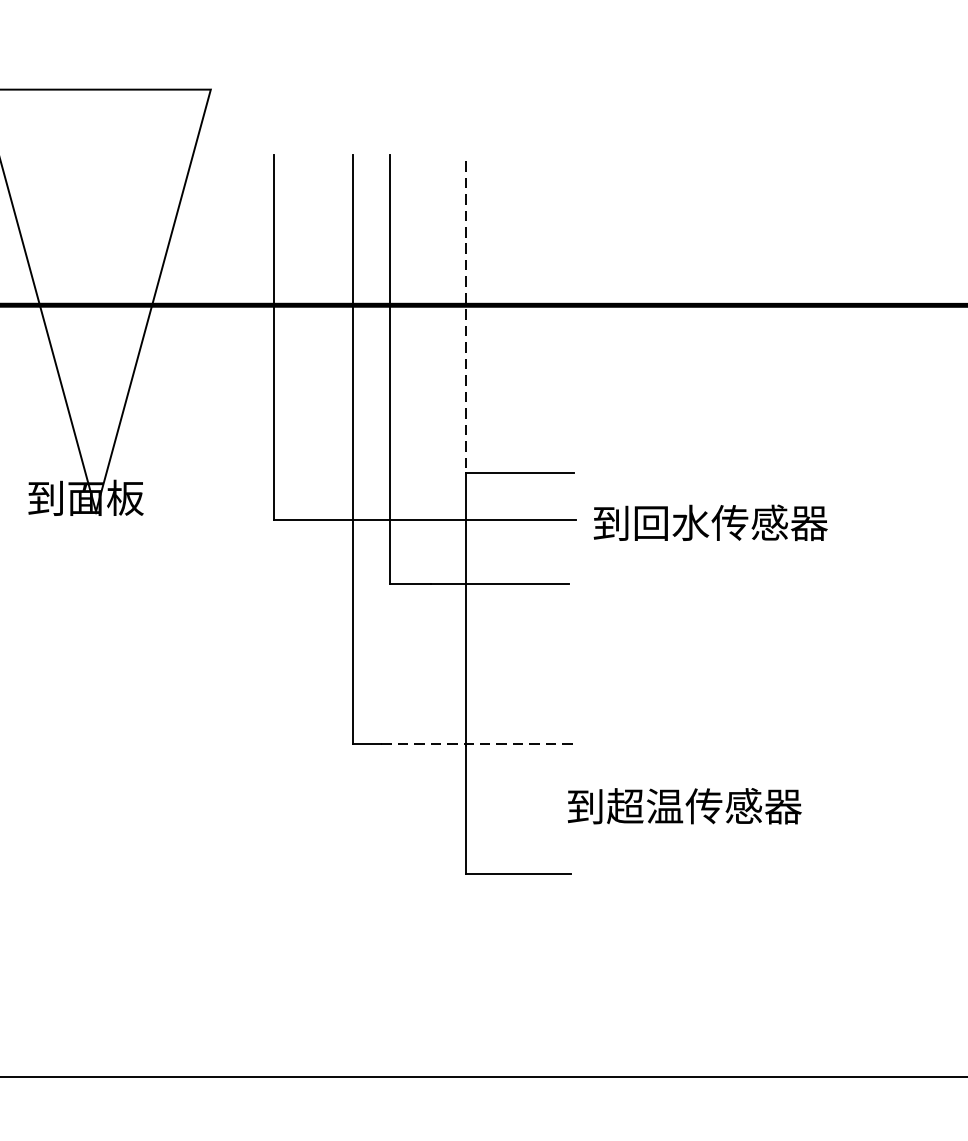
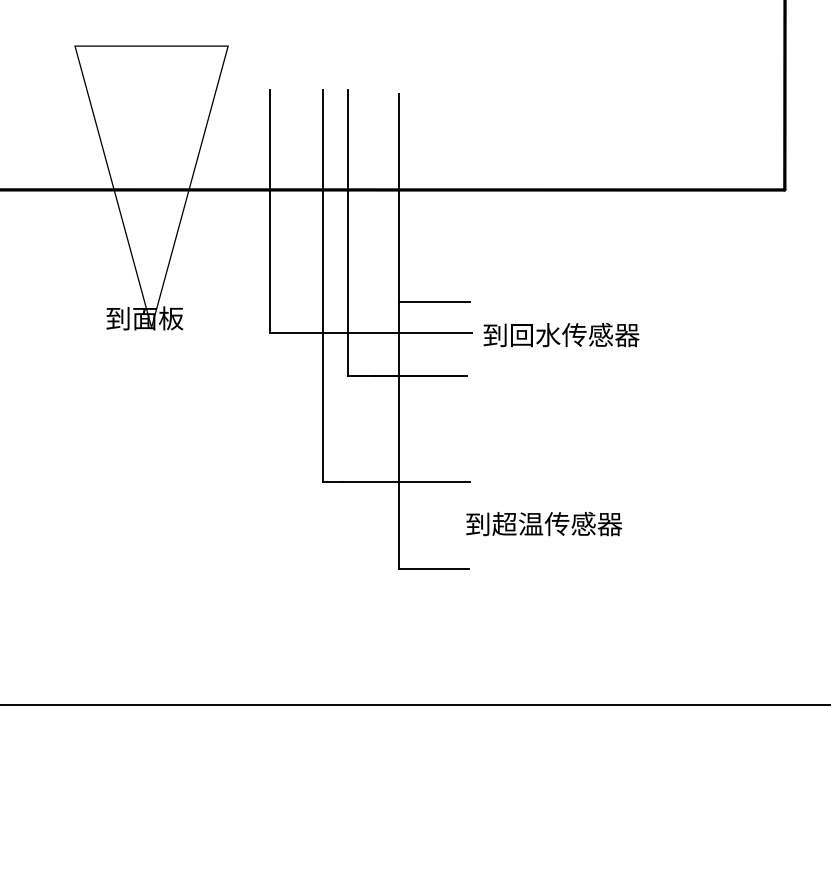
line: (466, 318) -> (398, 198), dashed -> solid
line: (478, 743) -> (406, 482), dashed -> solid

